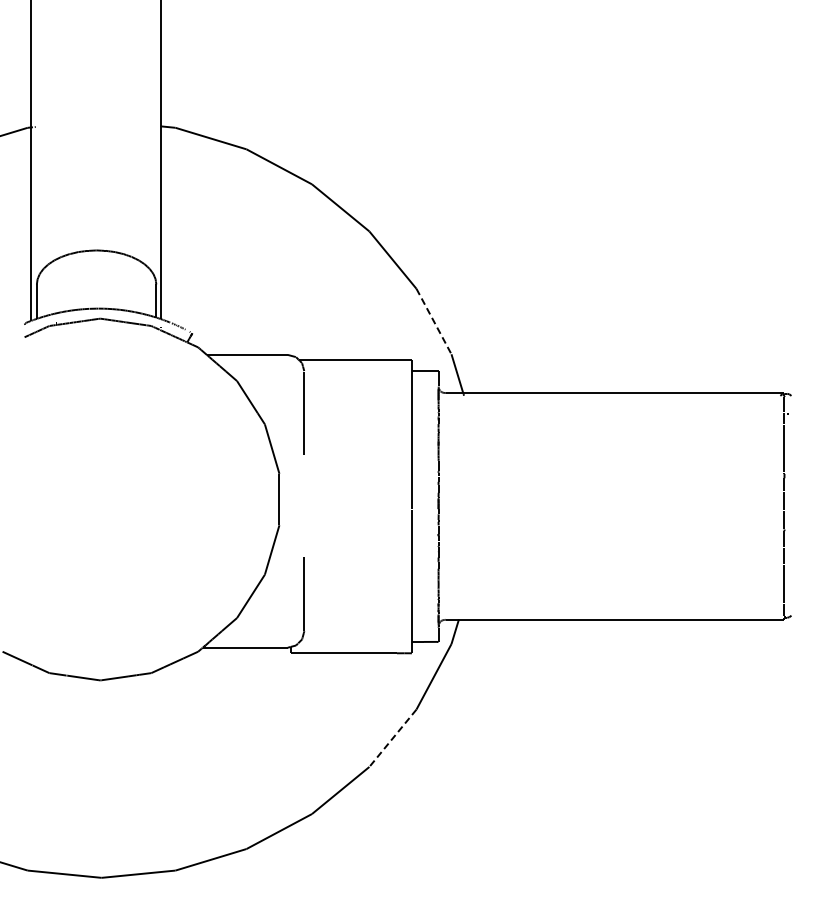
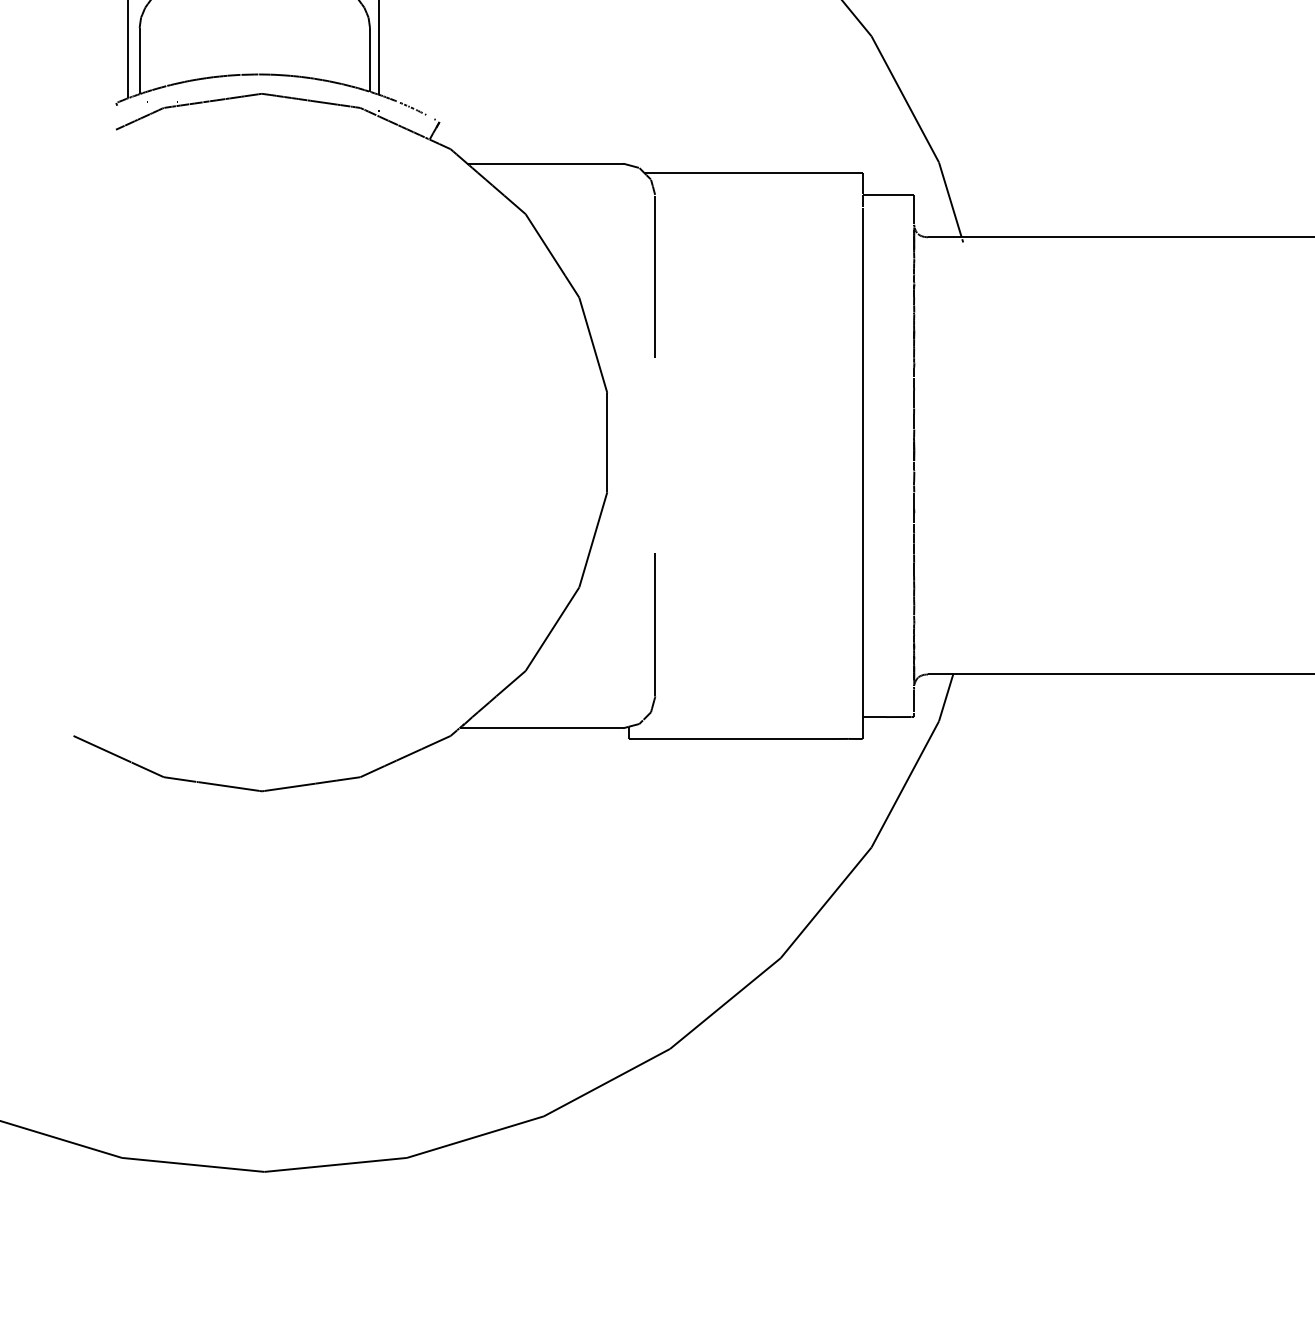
line: (434, 321) -> (906, 99), dashed -> solid
line: (392, 738) -> (825, 903), dashed -> solid

